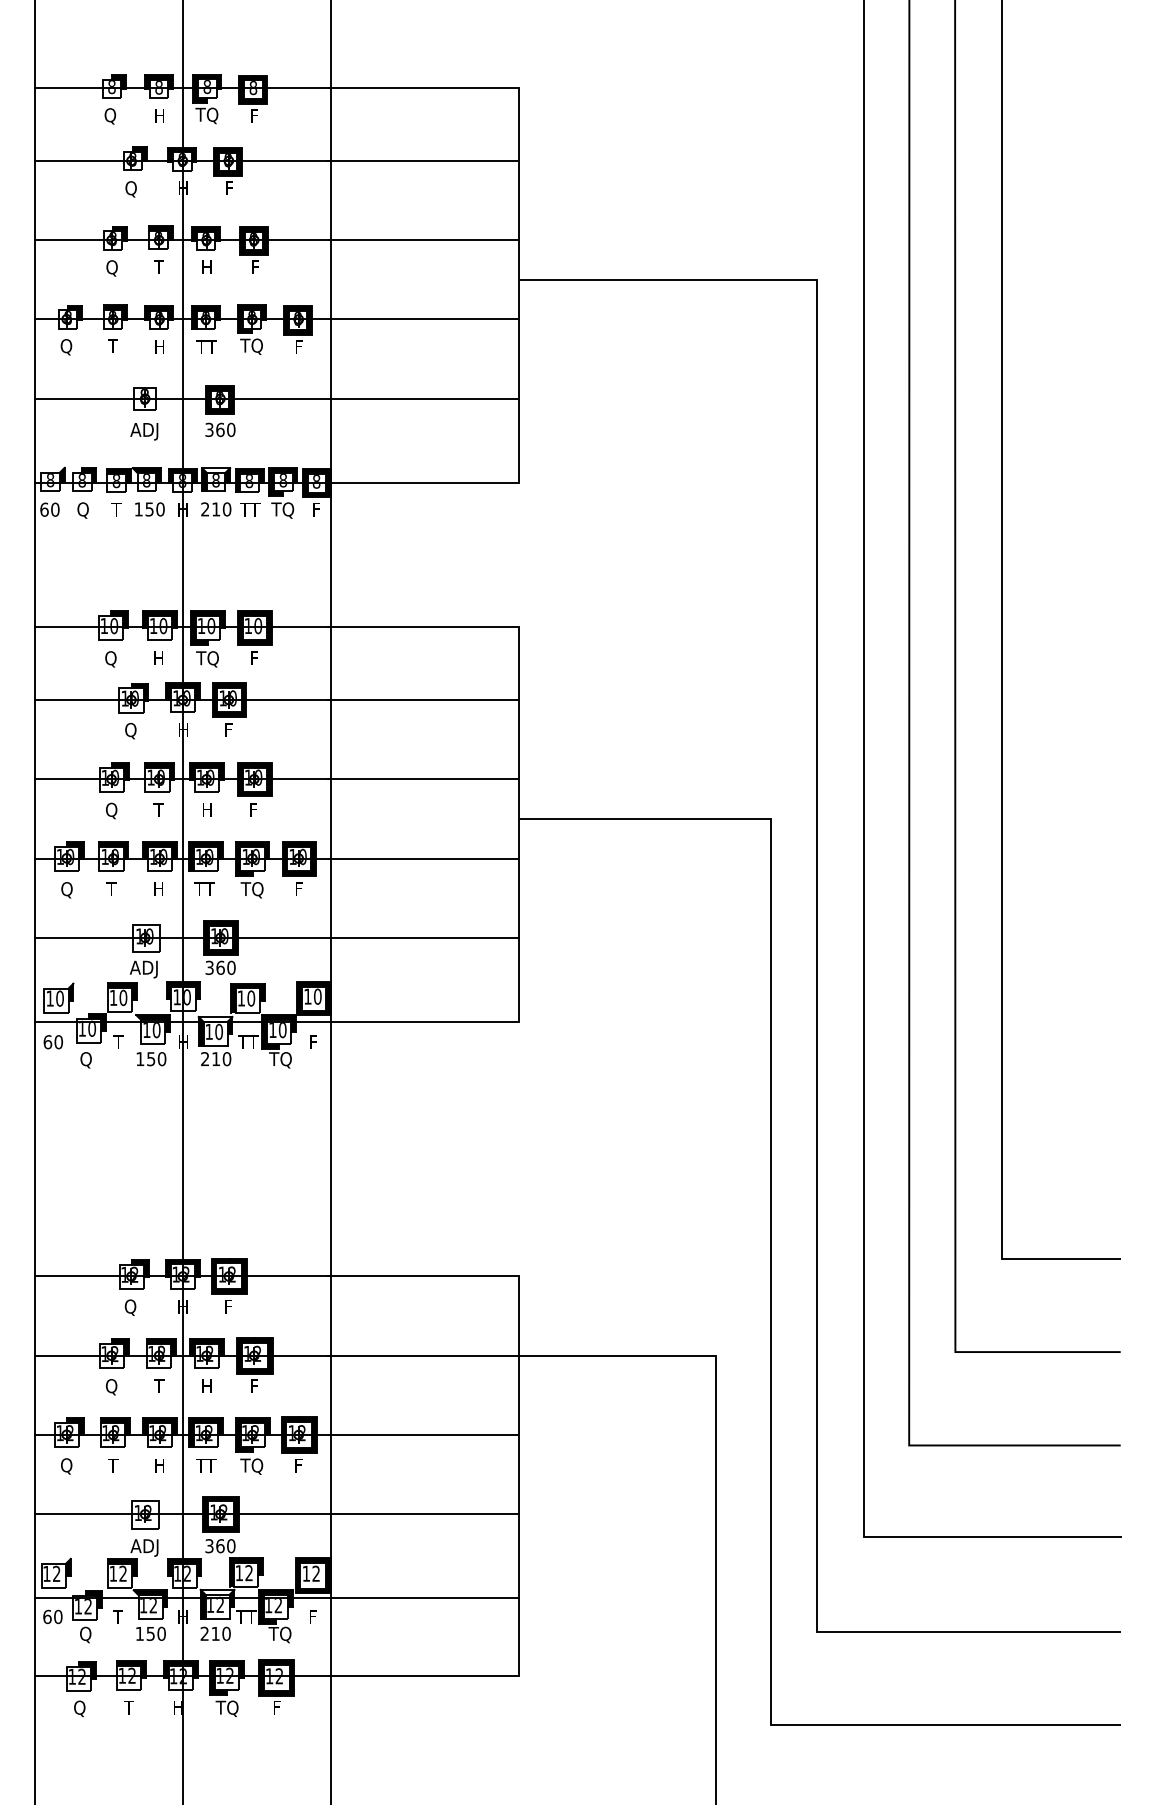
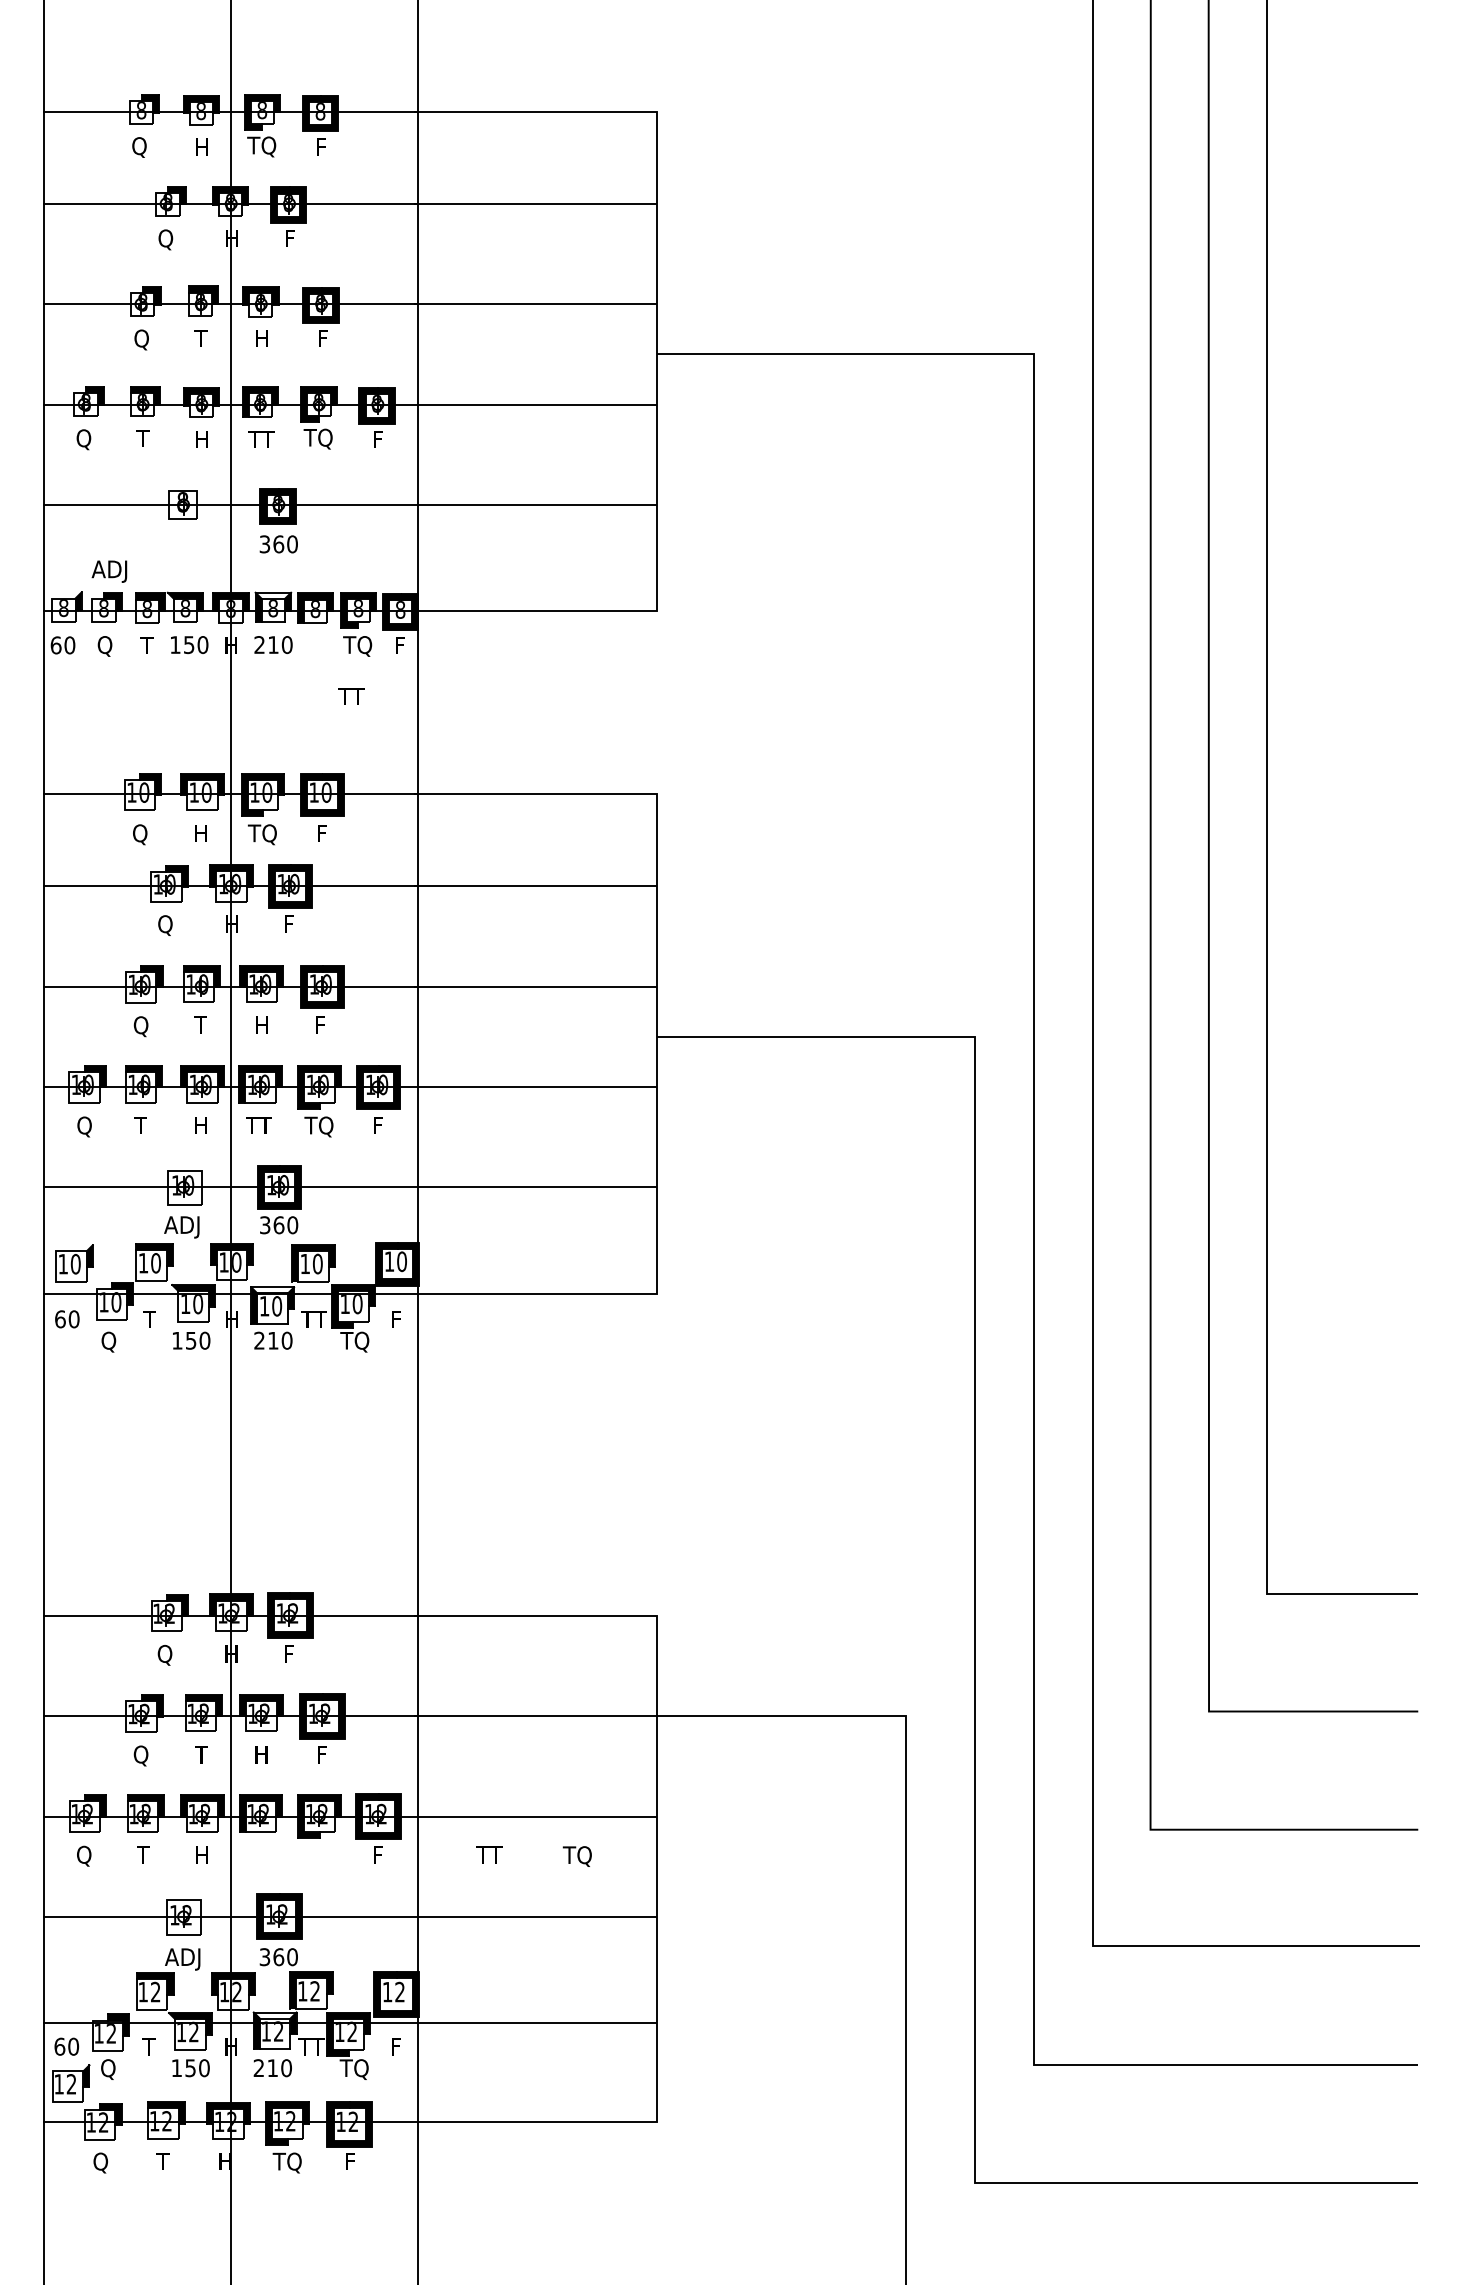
text: (144, 431) -> (109, 571), moved
text: (250, 509) -> (351, 696), moved
text: (205, 1465) -> (489, 1854), moved
text: (251, 1466) -> (576, 1856), moved
part: (56, 1573) -> (71, 2083), moved

